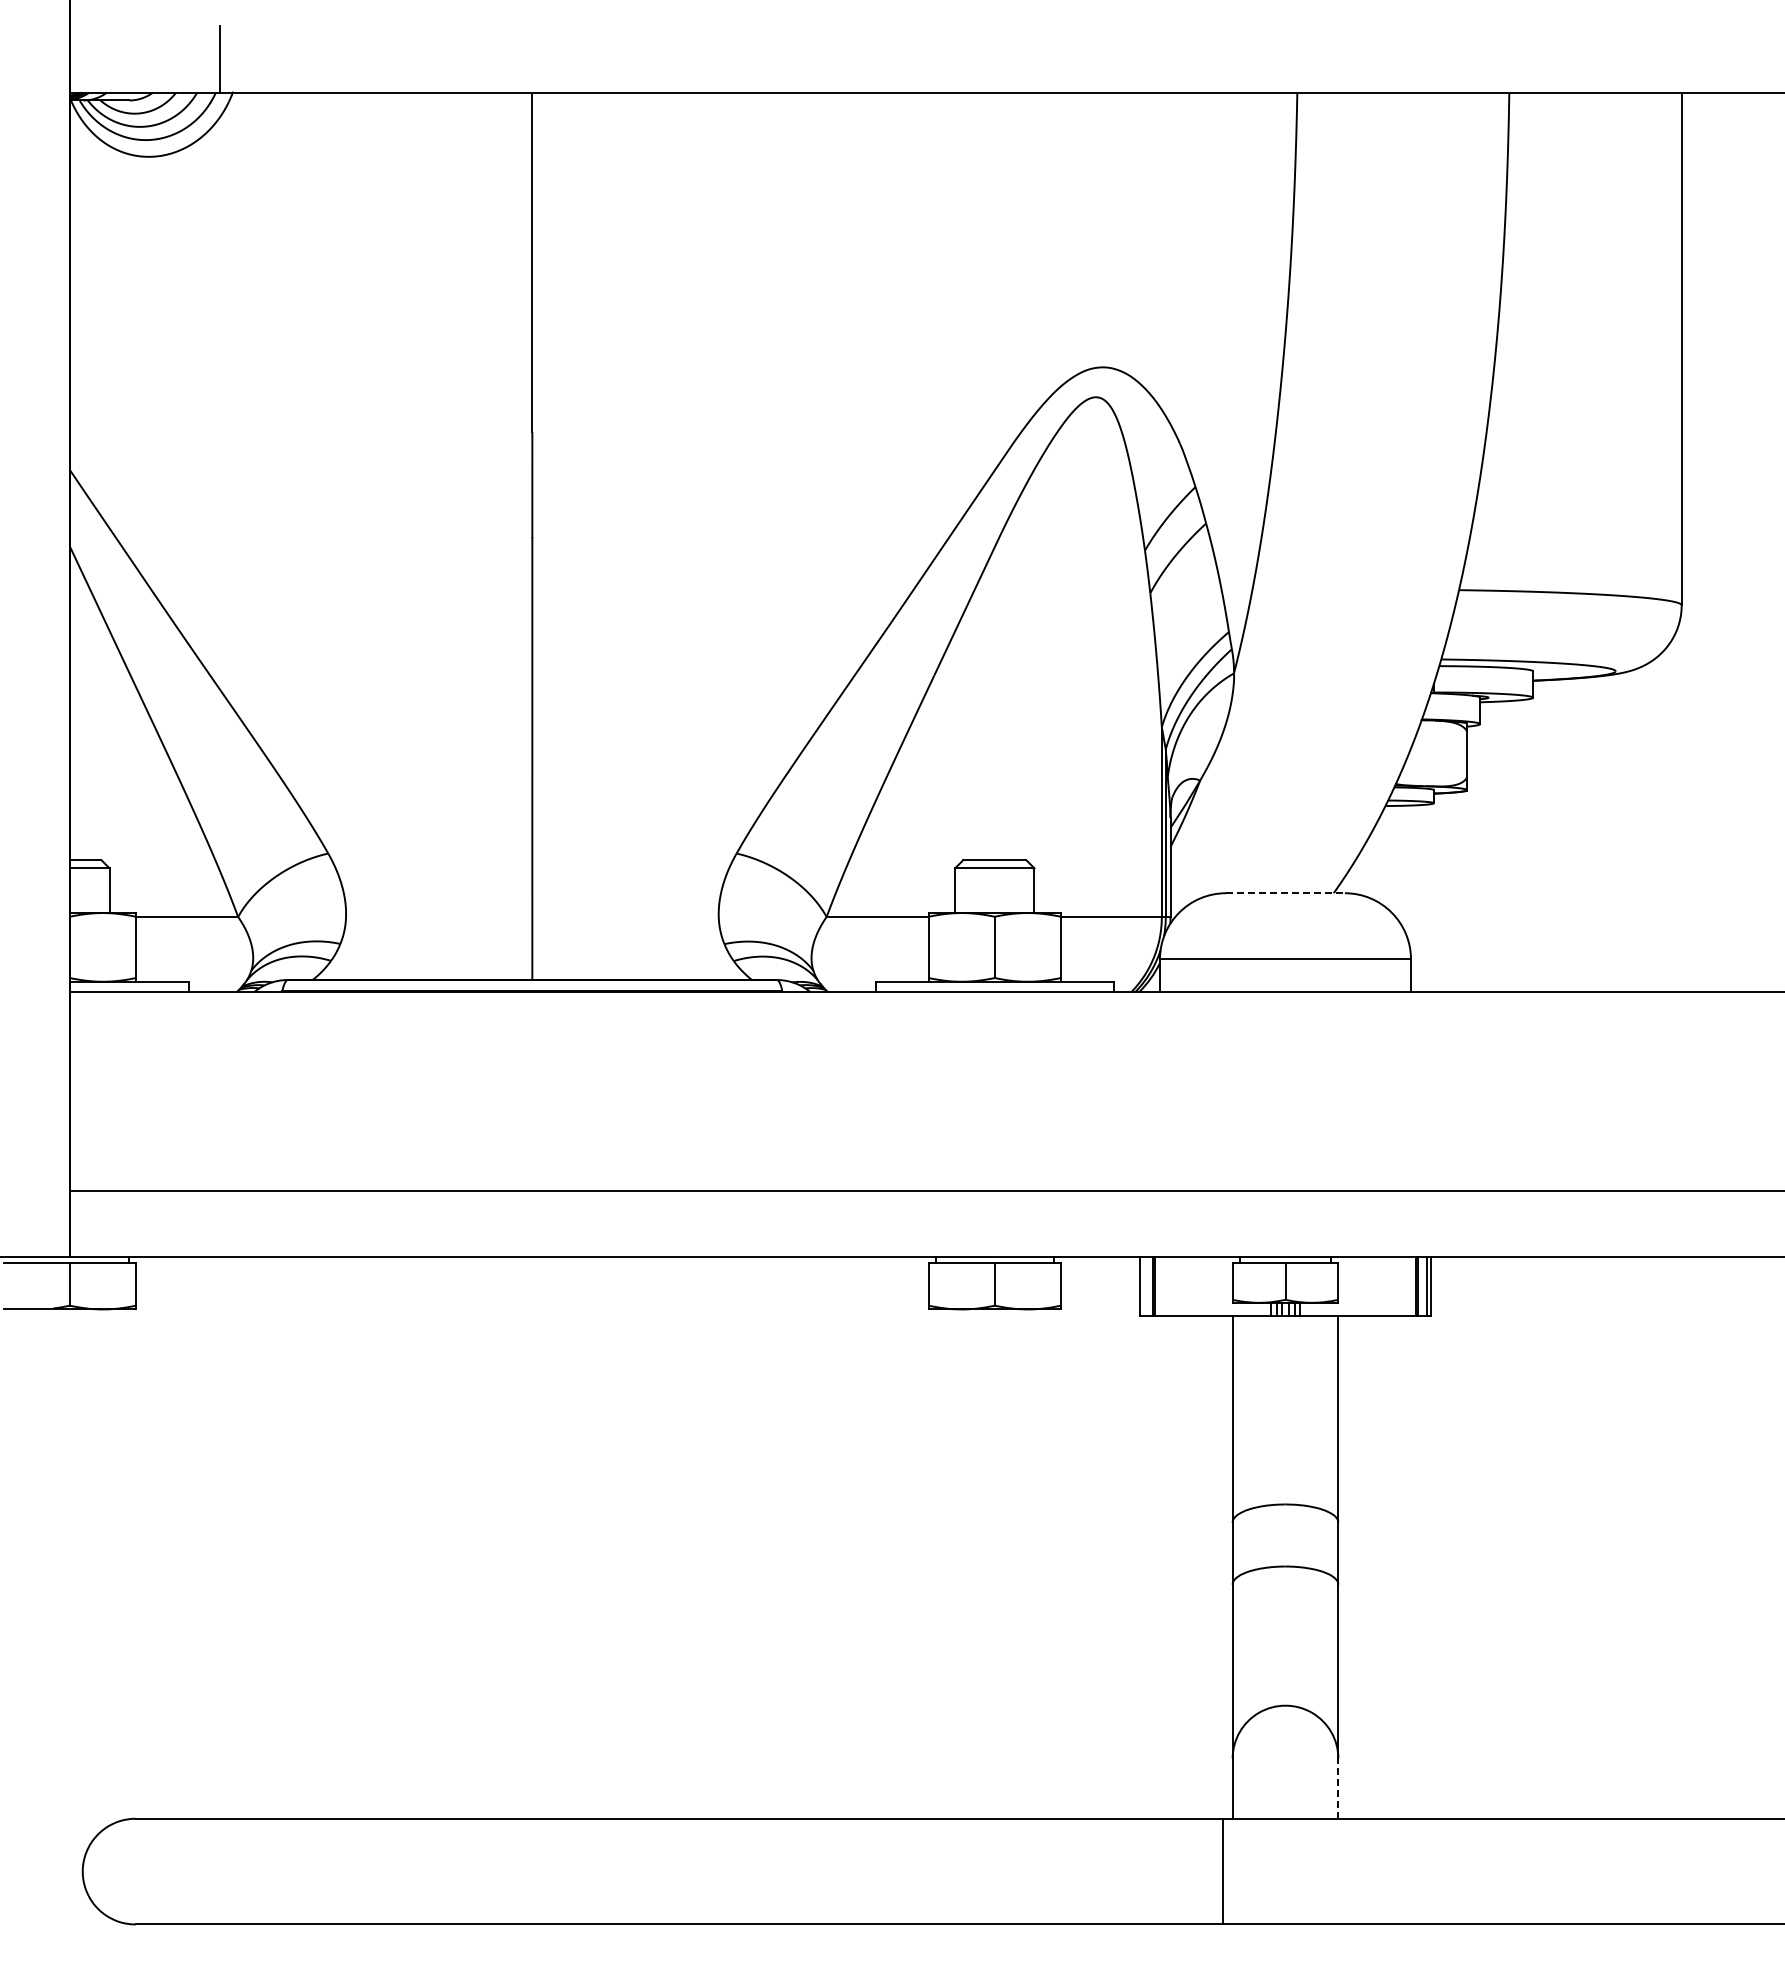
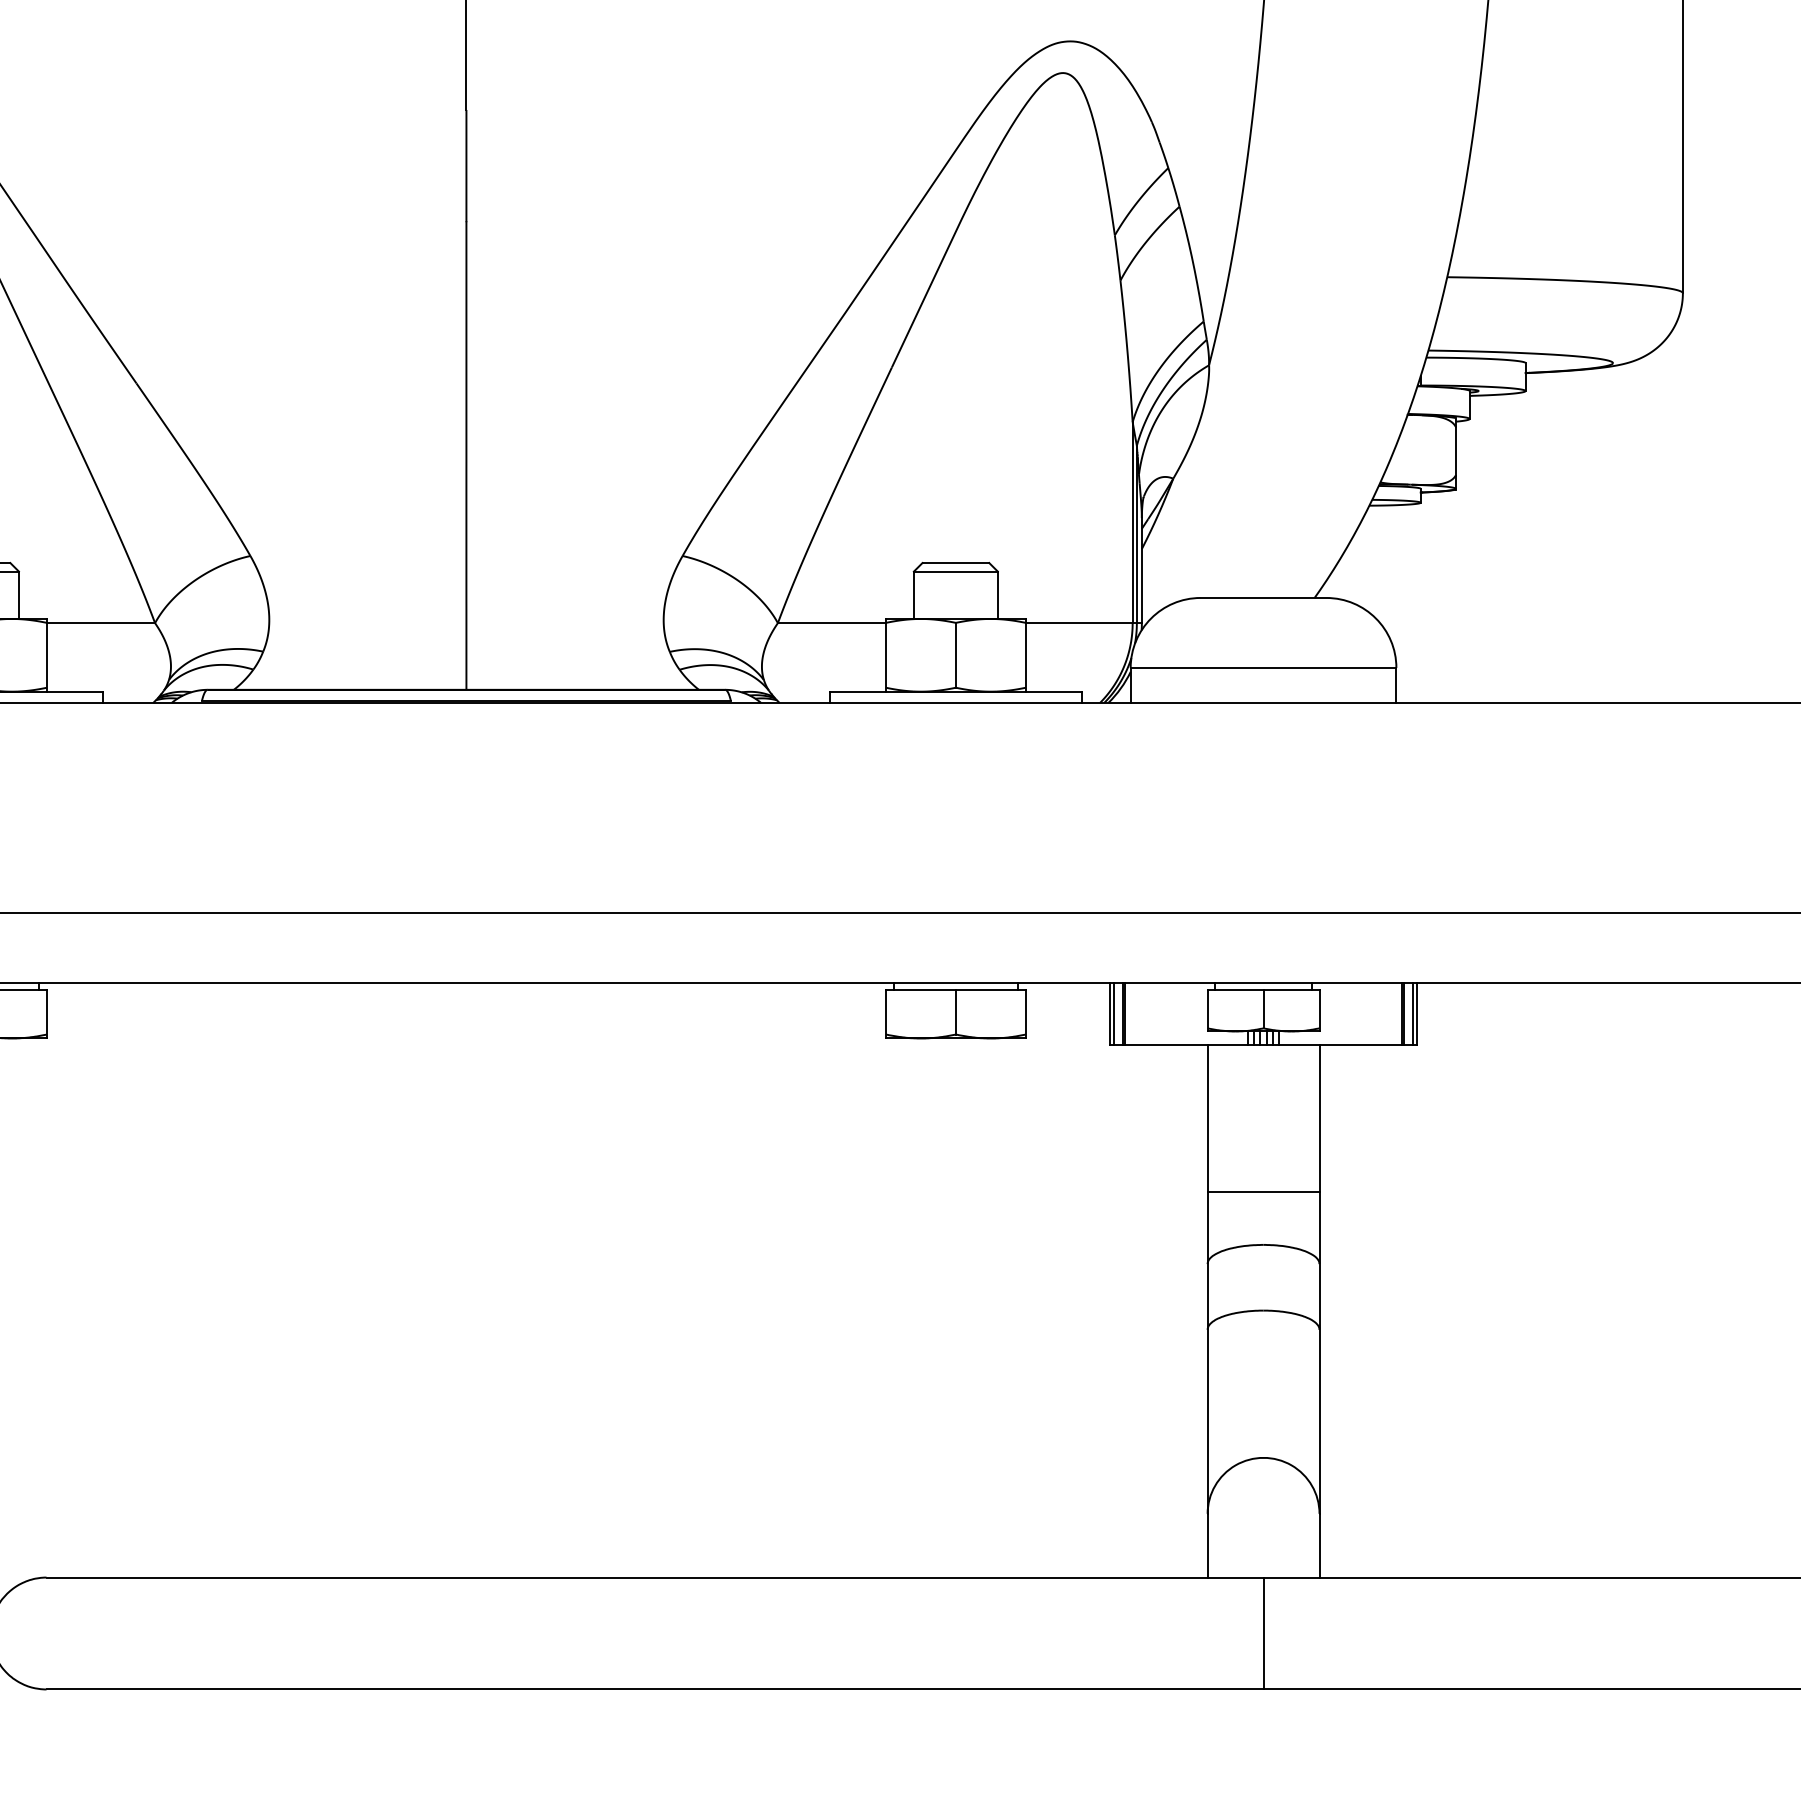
line: (1285, 893) -> (1263, 598), dashed -> solid
line: (1144, 1286) -> (1114, 1014), added
line: (1285, 1454) -> (1263, 1192), added
line: (1338, 1788) -> (1319, 1545), dashed -> solid
line: (1222, 1871) -> (1263, 1633), moved

